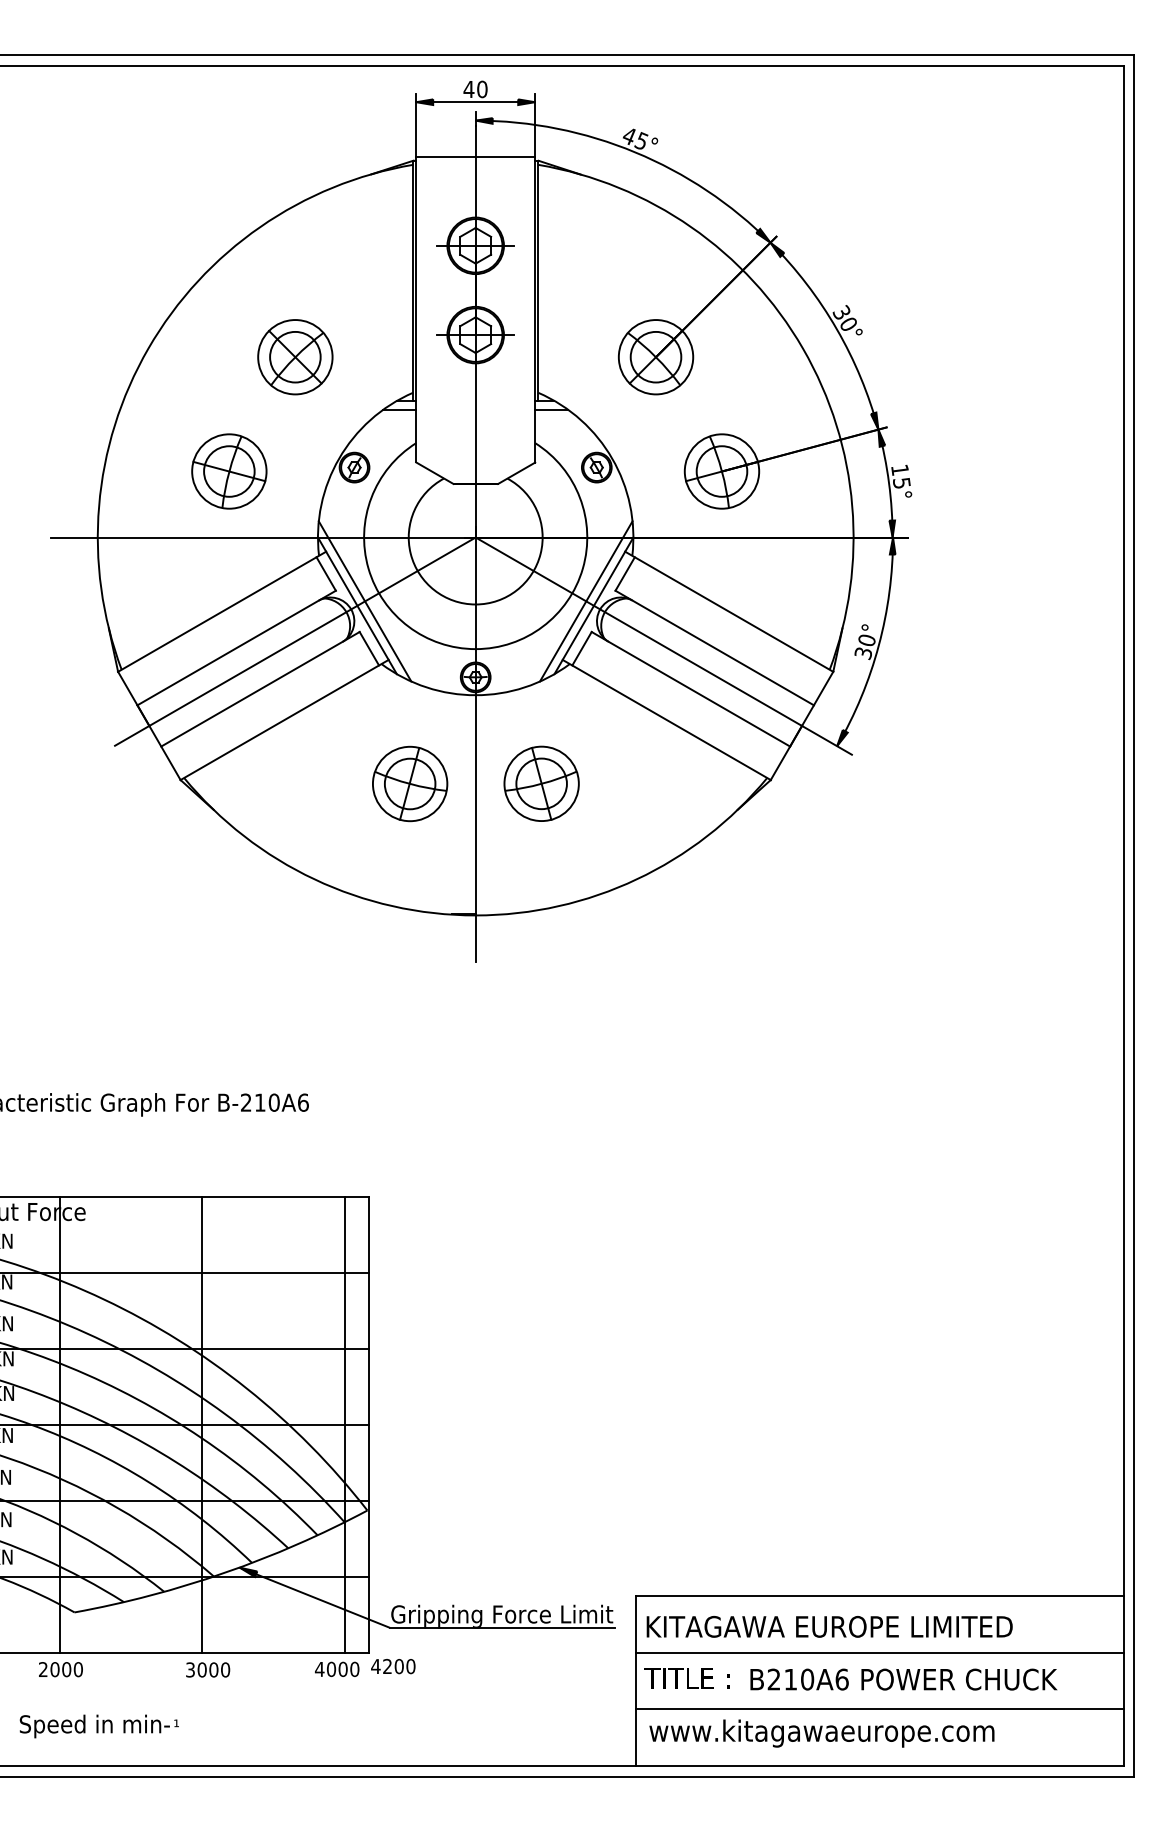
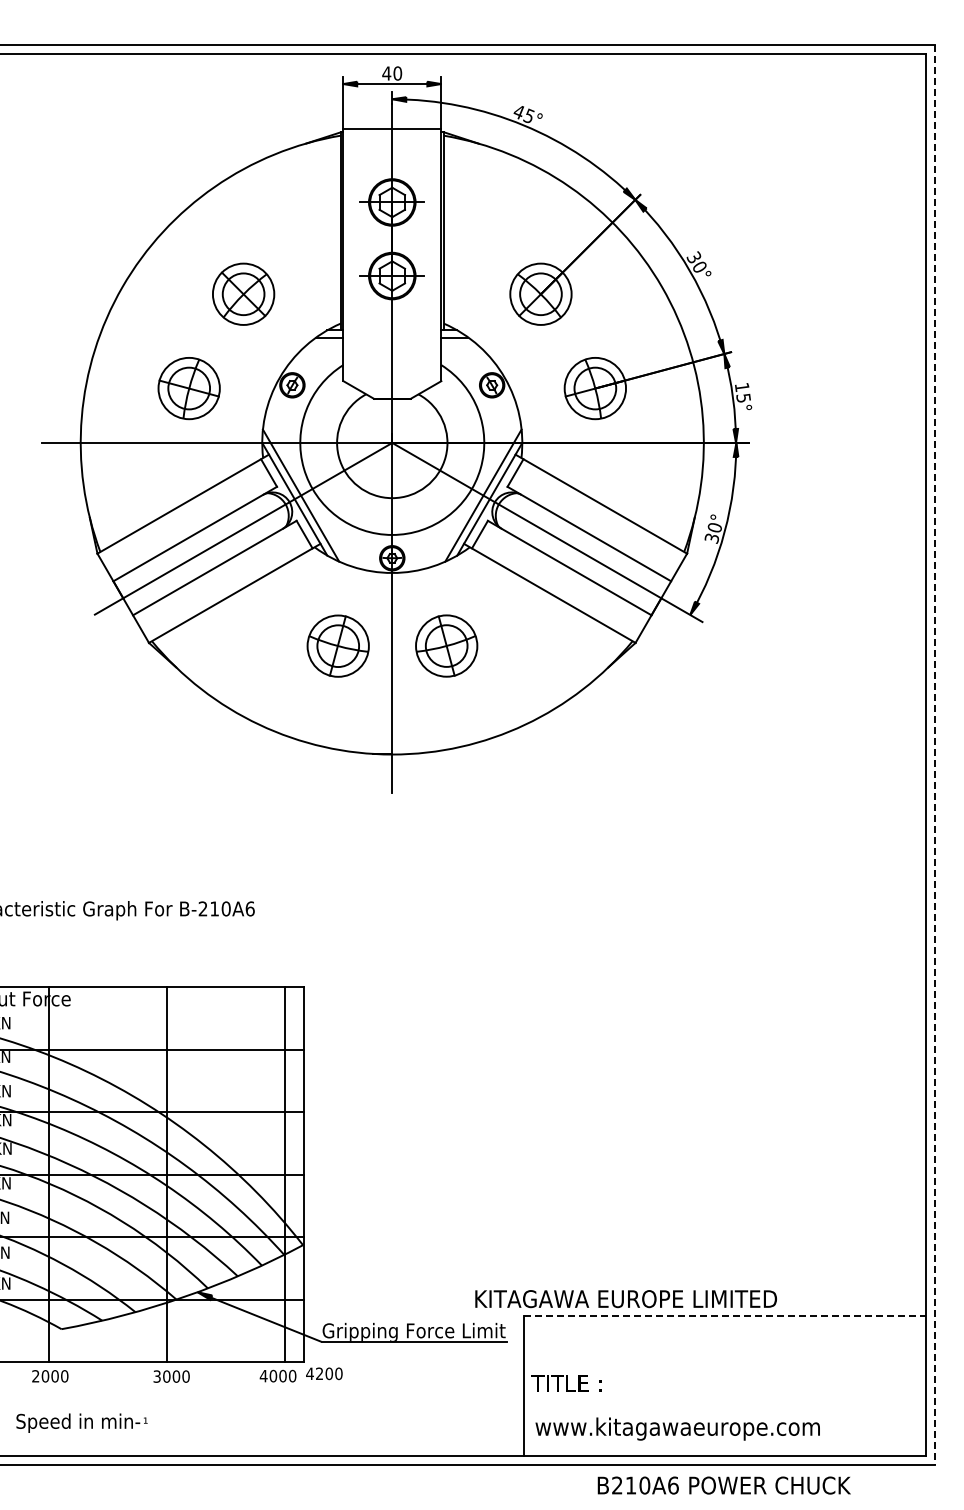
line: (1134, 915) -> (935, 754), solid -> dashed
line: (879, 1595) -> (725, 1315), solid -> dashed
text: (828, 1627) -> (625, 1299), moved
line: (879, 1652) -> (725, 1362), removed
text: (902, 1679) -> (723, 1485), moved
line: (879, 1708) -> (725, 1408), removed

